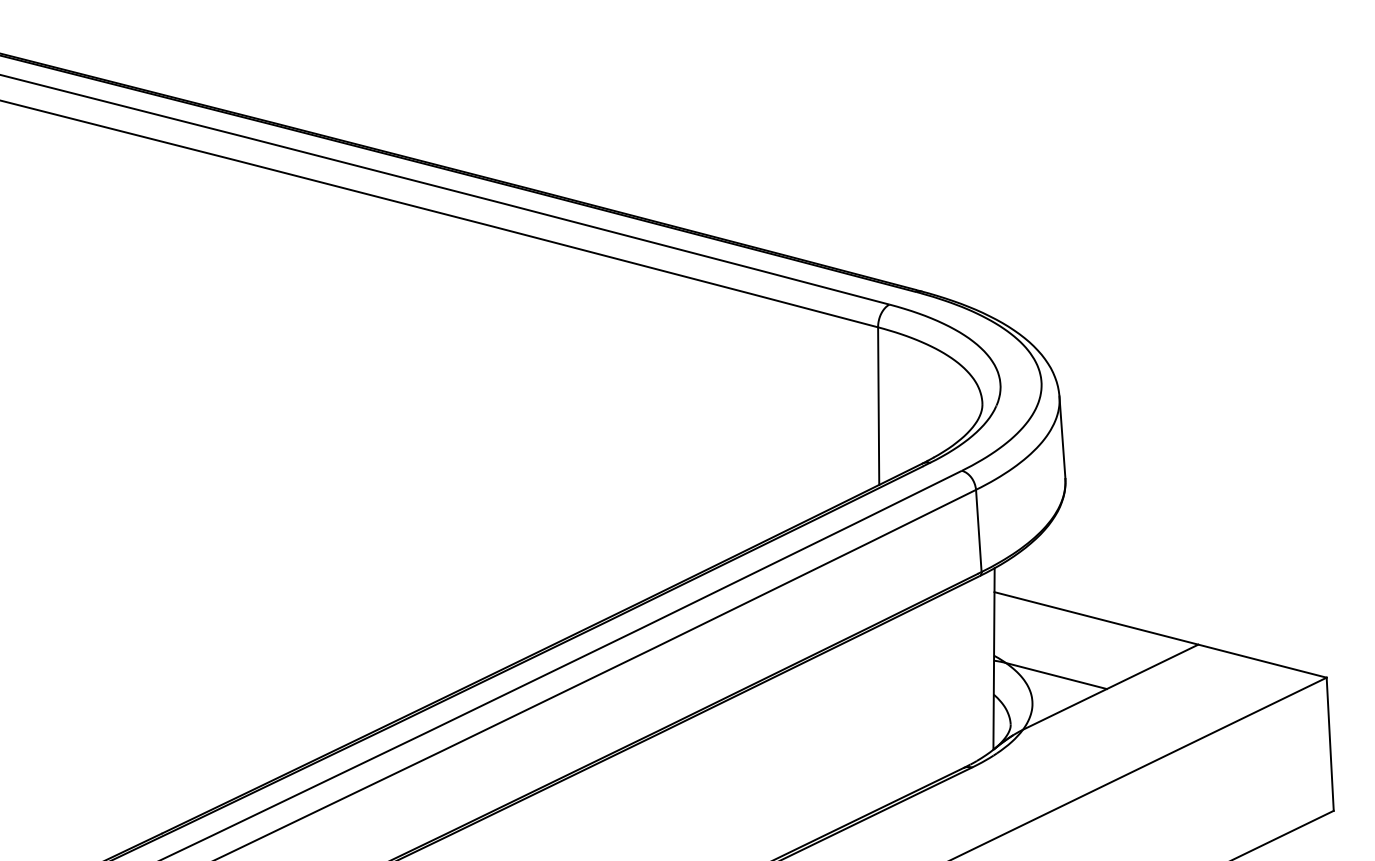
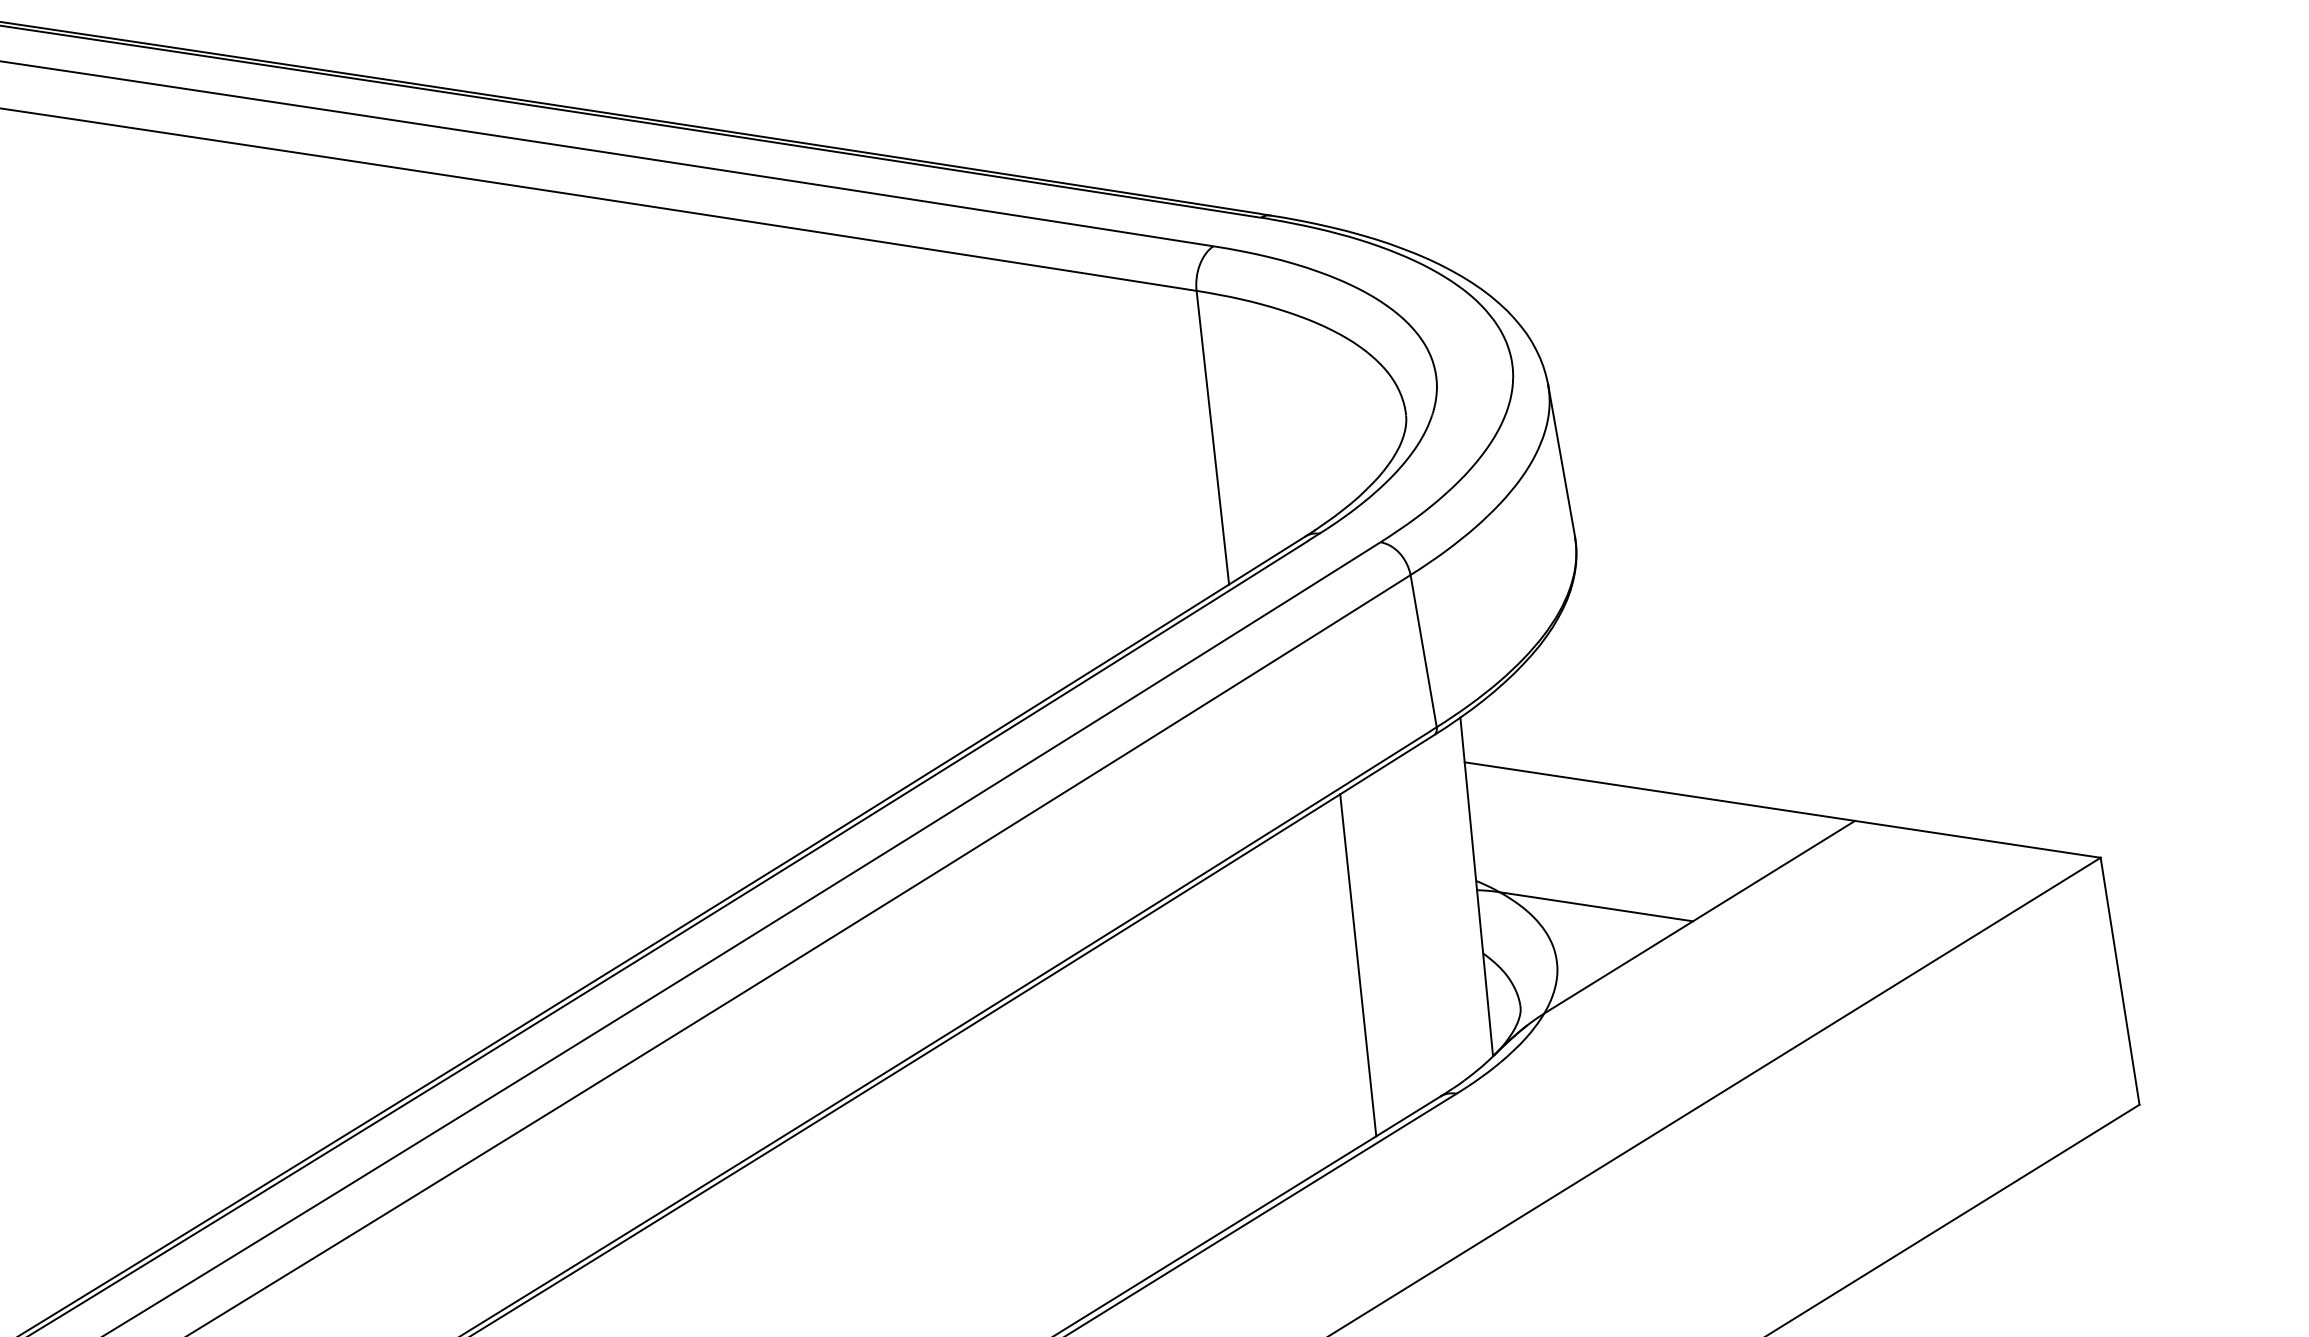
line: (926, 693) -> (1357, 964), added

